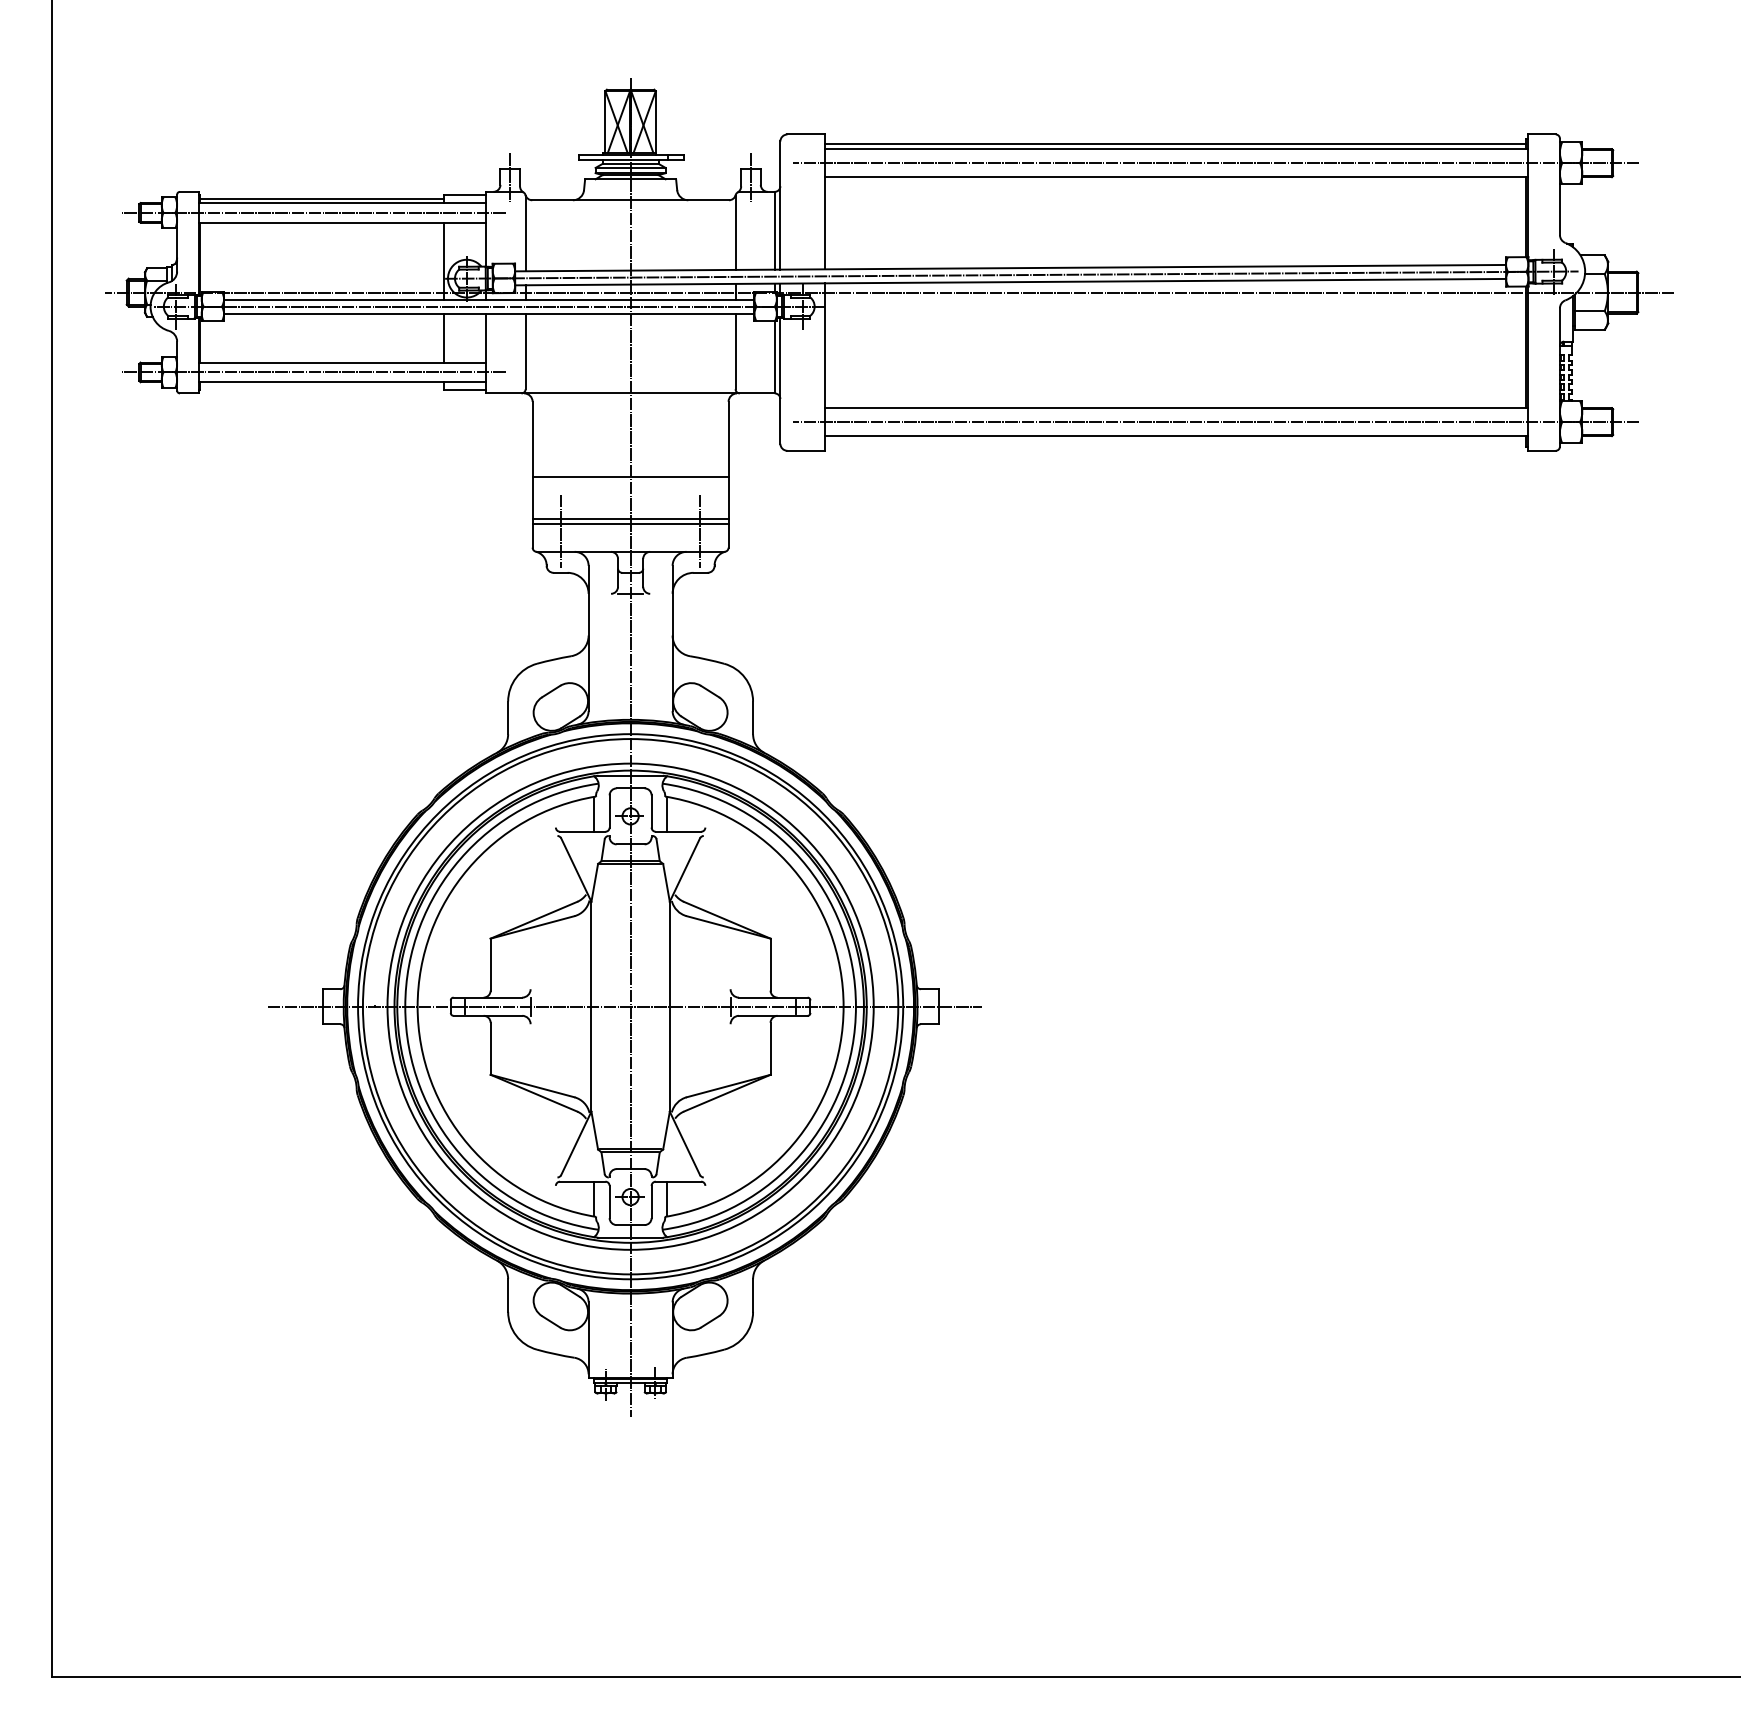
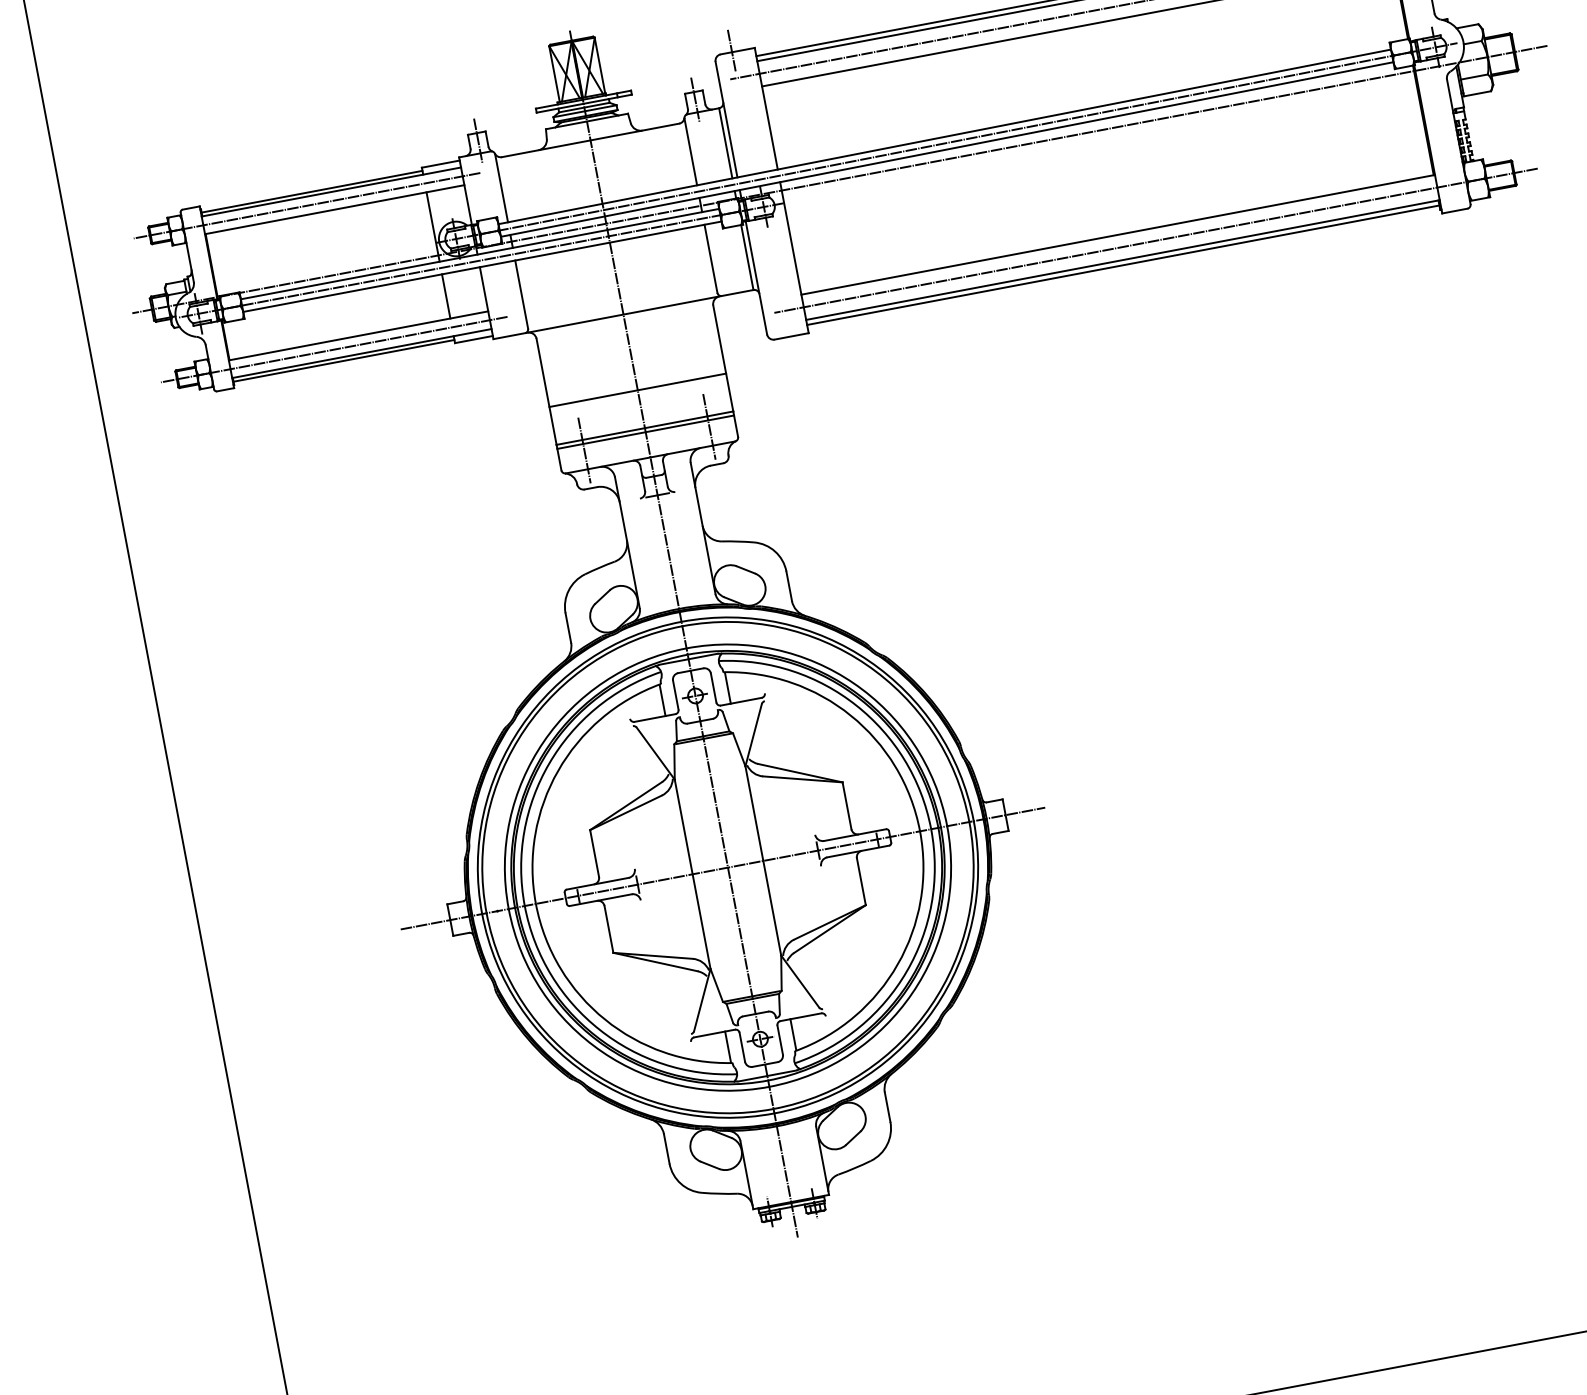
line: (799, 132) -> (731, 50), added
line: (321, 386) -> (343, 361), added
line: (1175, 441) -> (1123, 265), added

